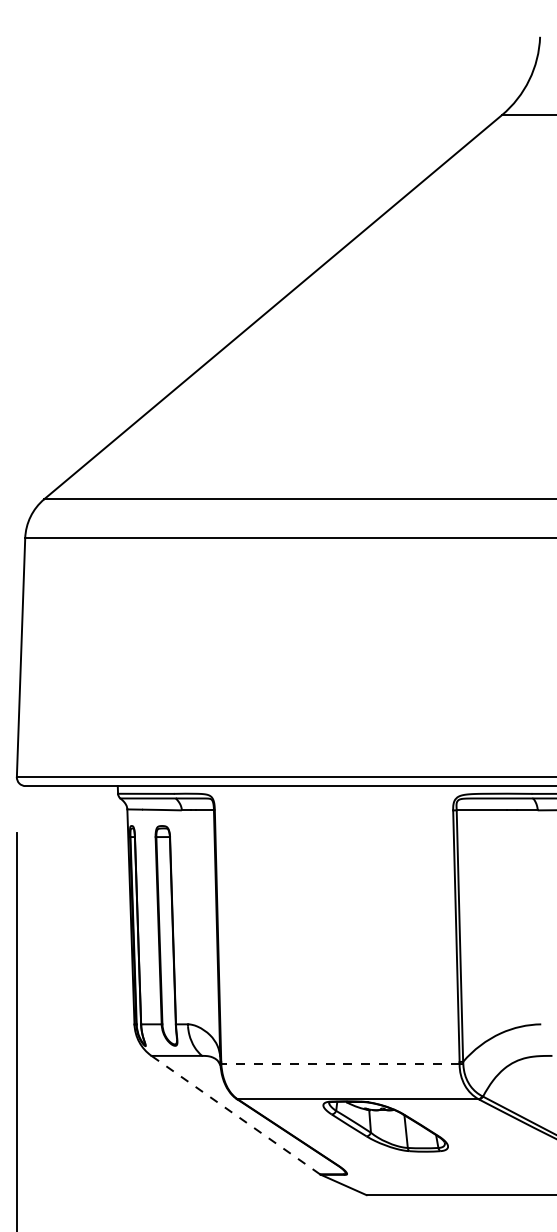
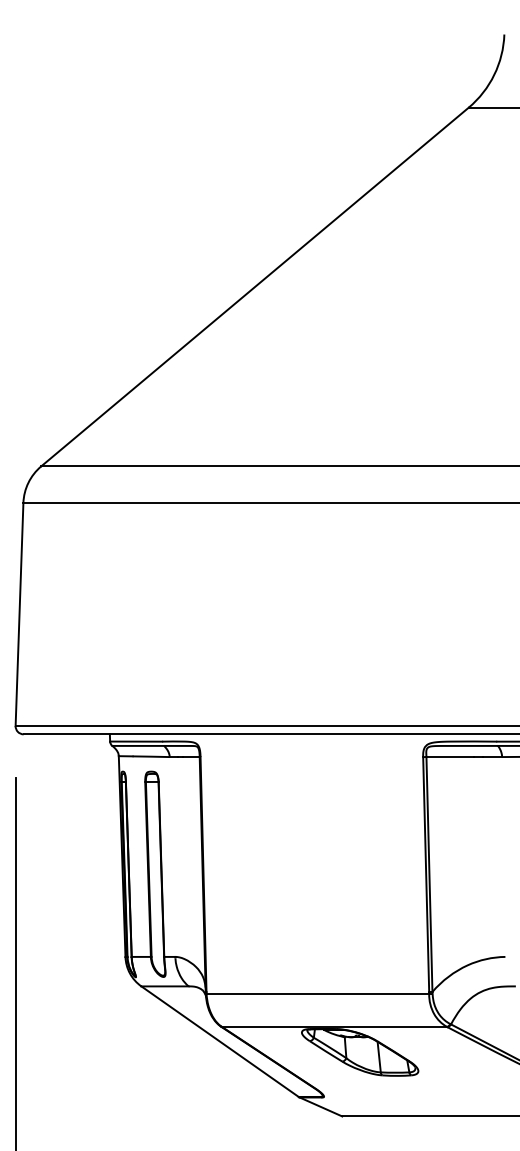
line: (340, 1063) -> (317, 993), dashed -> solid
line: (235, 1114) -> (219, 1041), dashed -> solid

